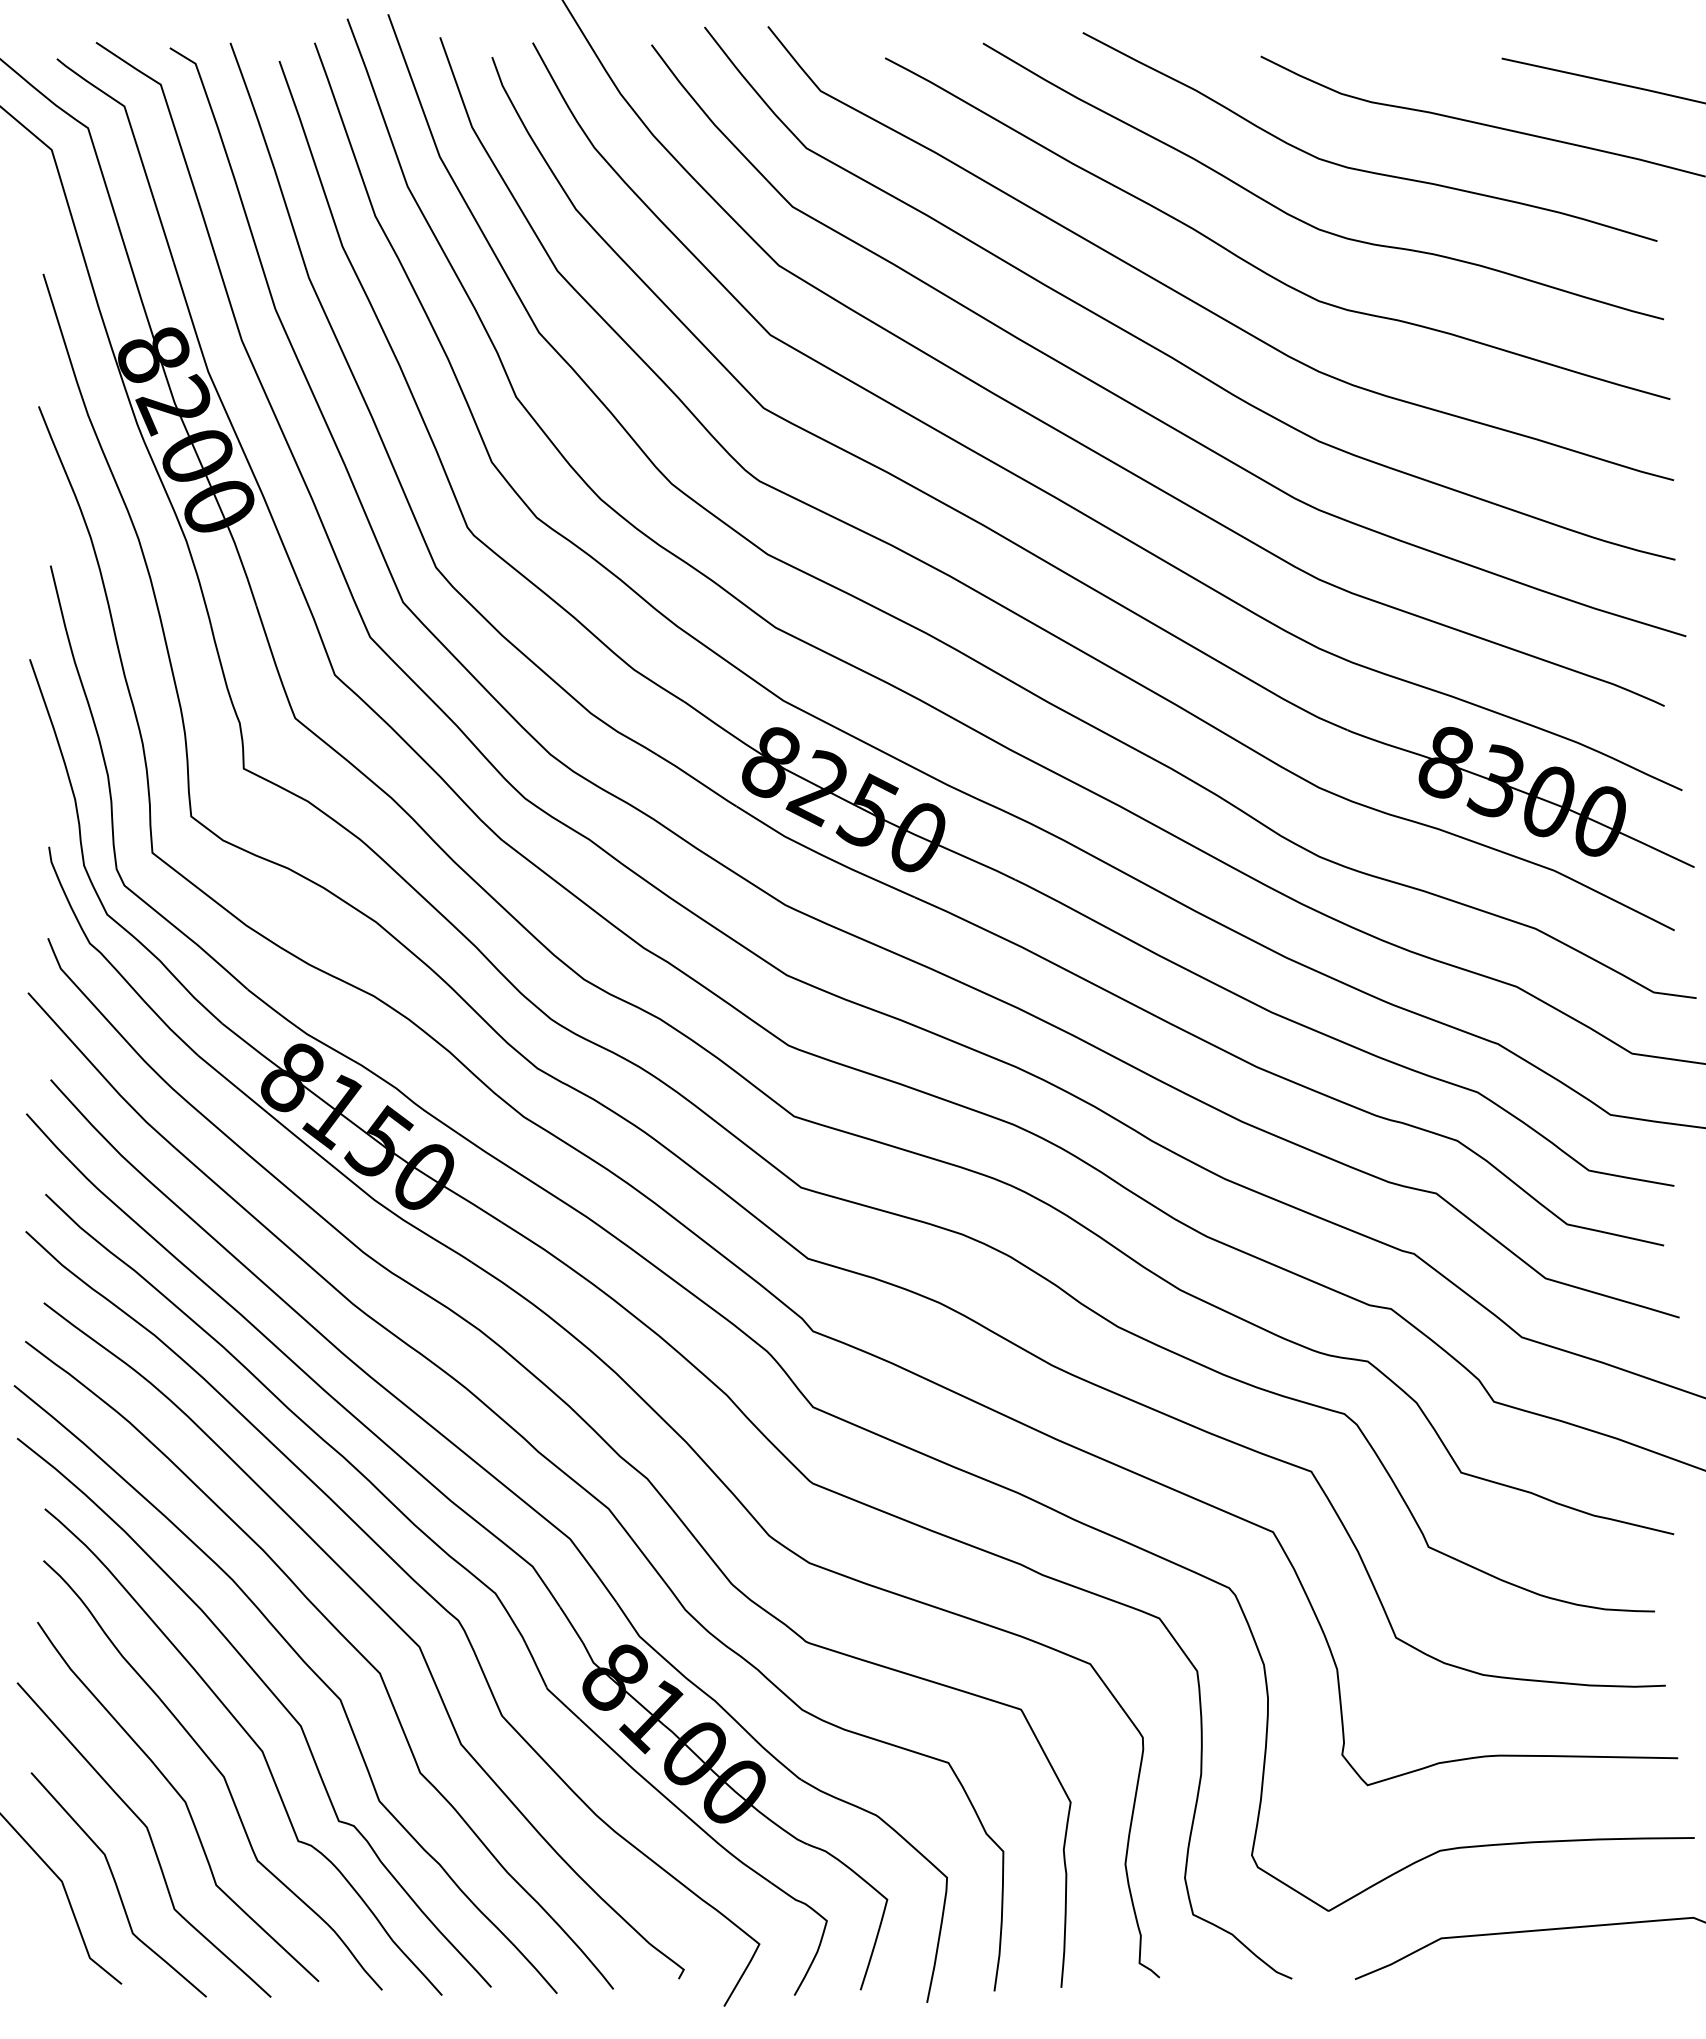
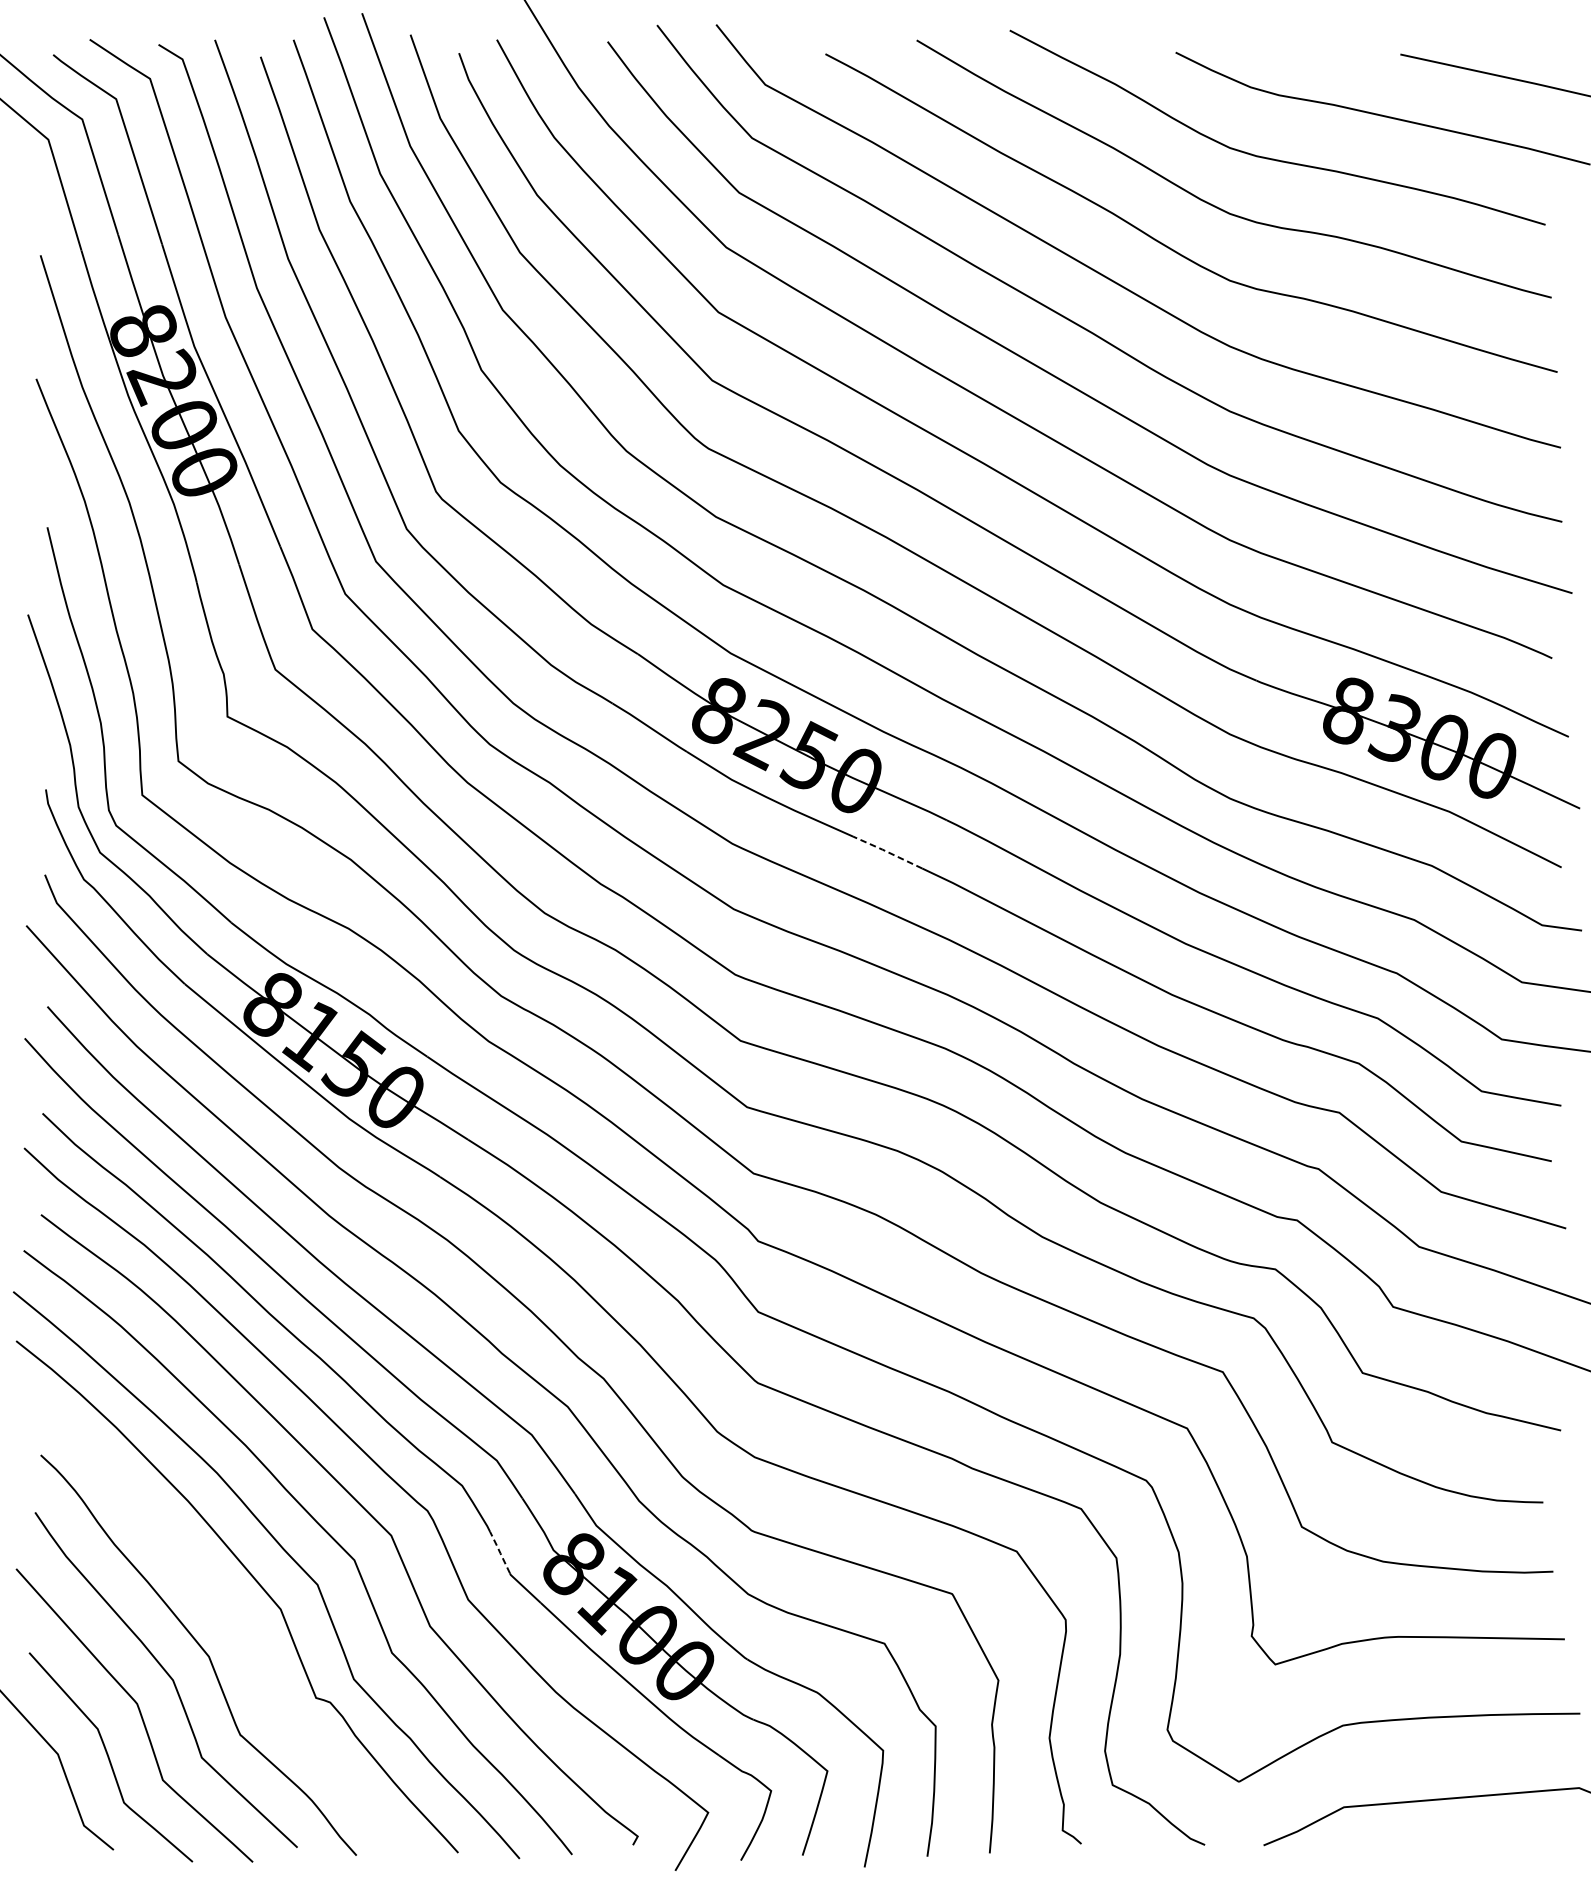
line: (951, 913) -> (887, 851), solid -> dashed
line: (536, 1665) -> (500, 1552), solid -> dashed
curve: (252, 1741) -> (235, 1623), removed

